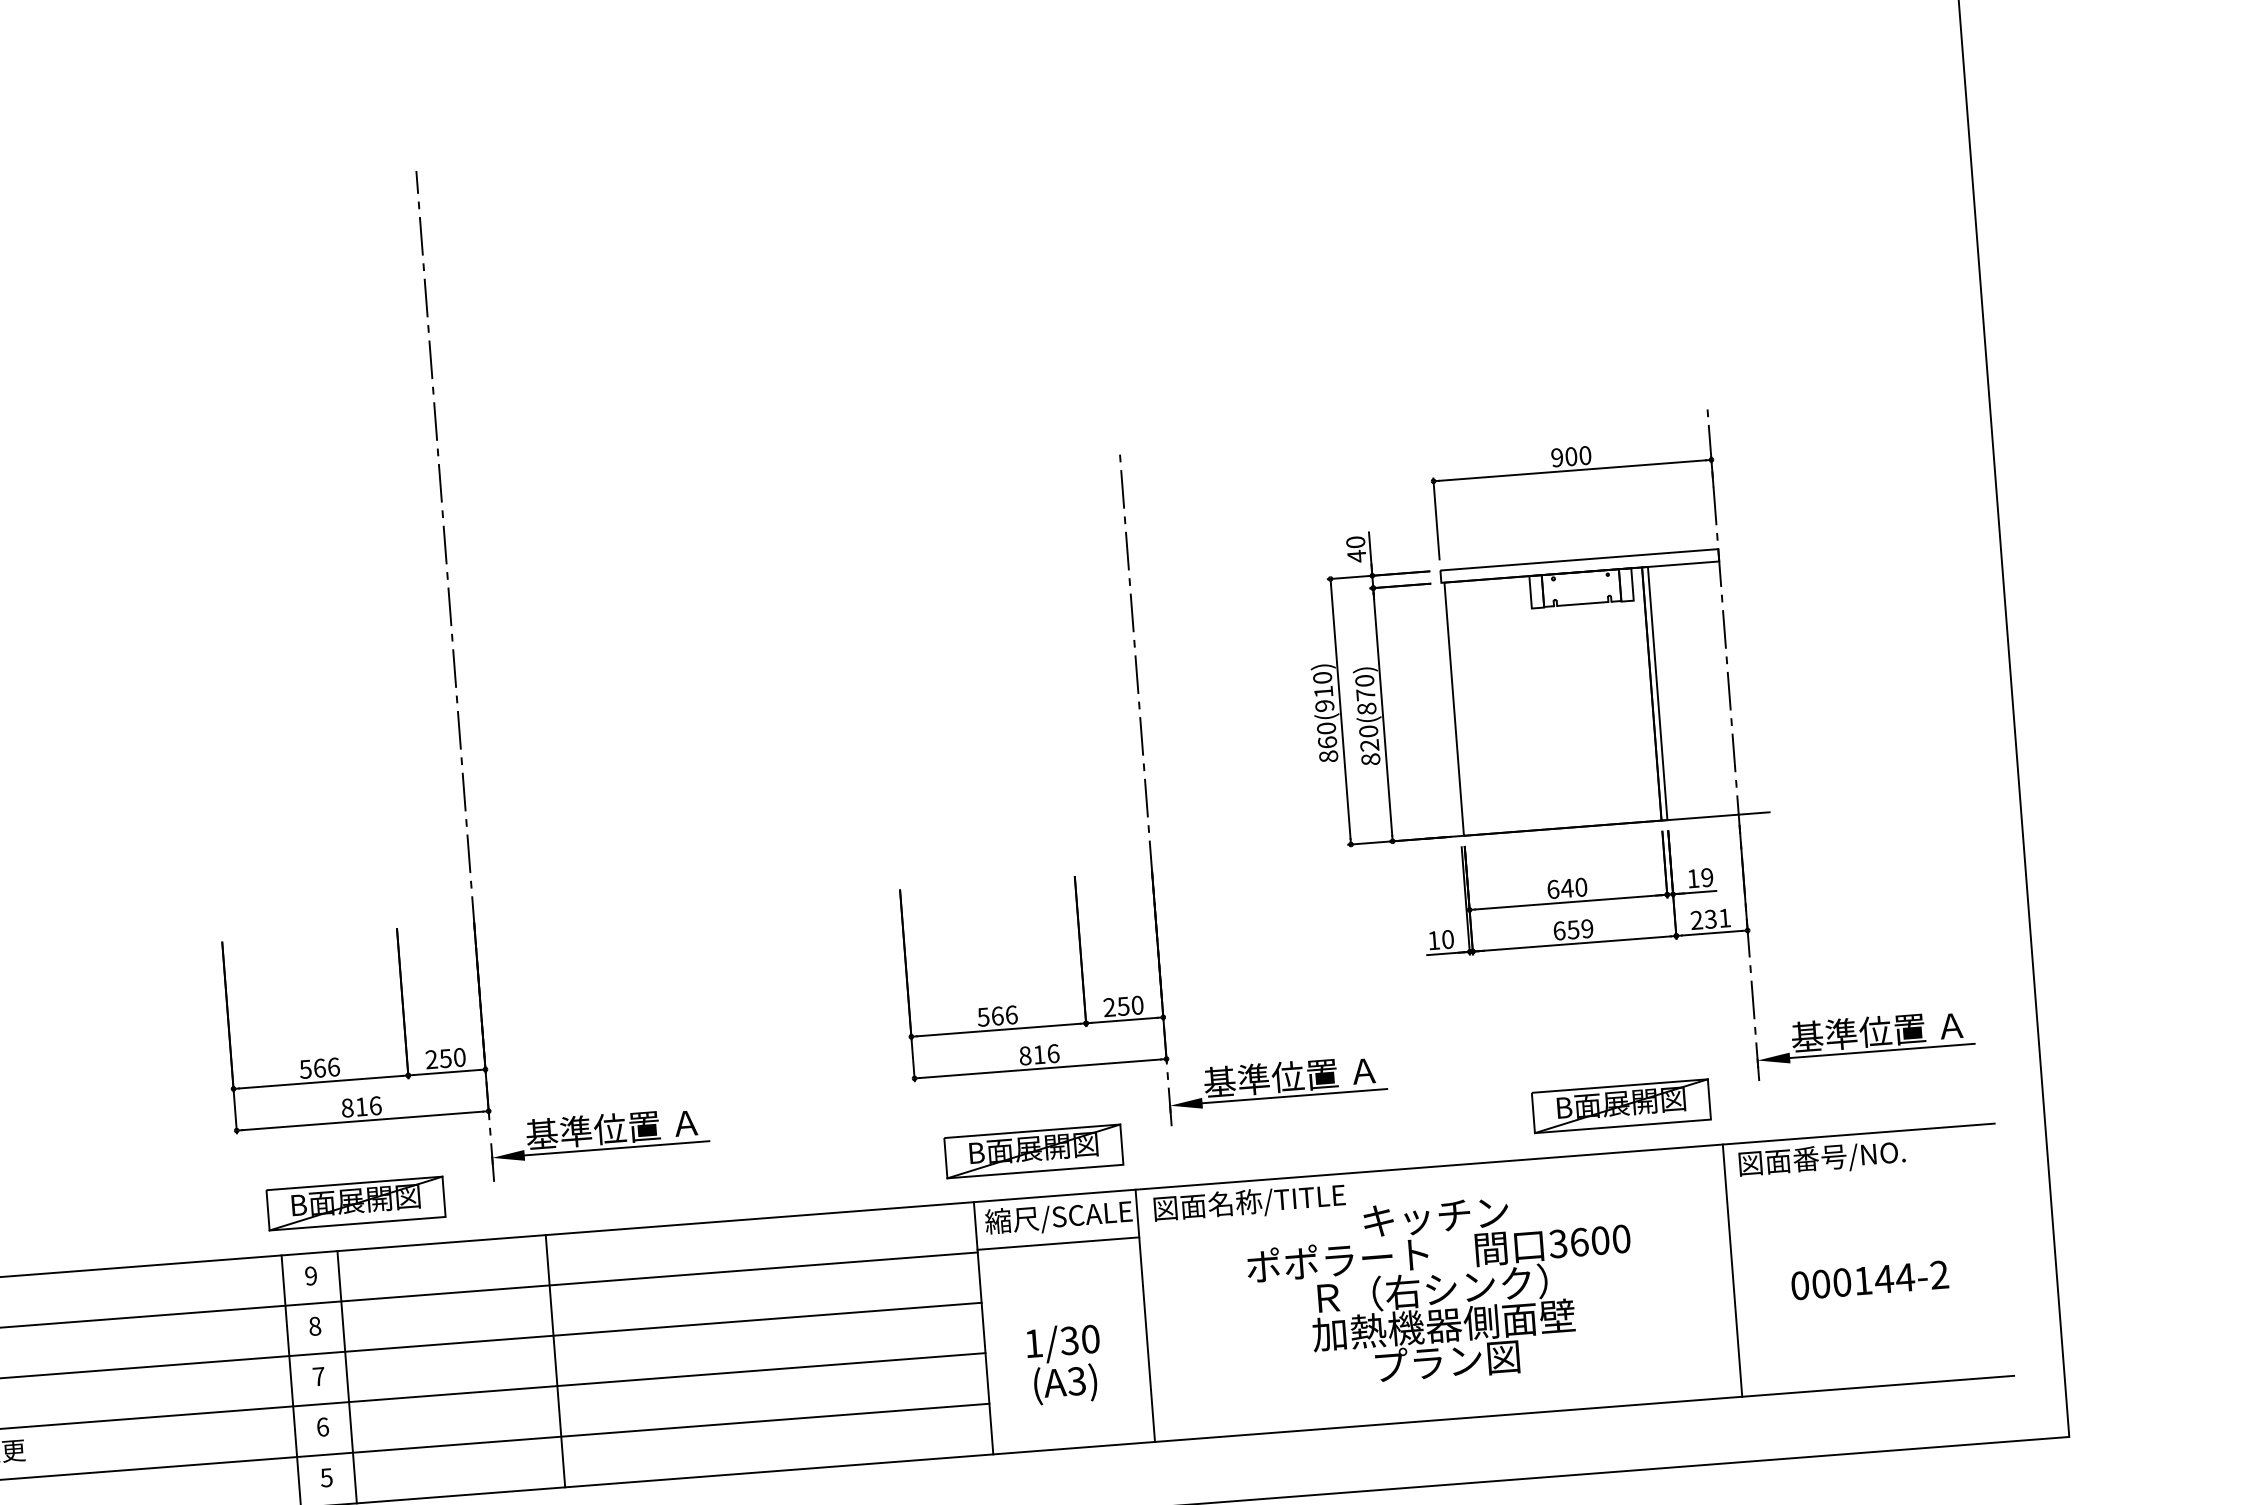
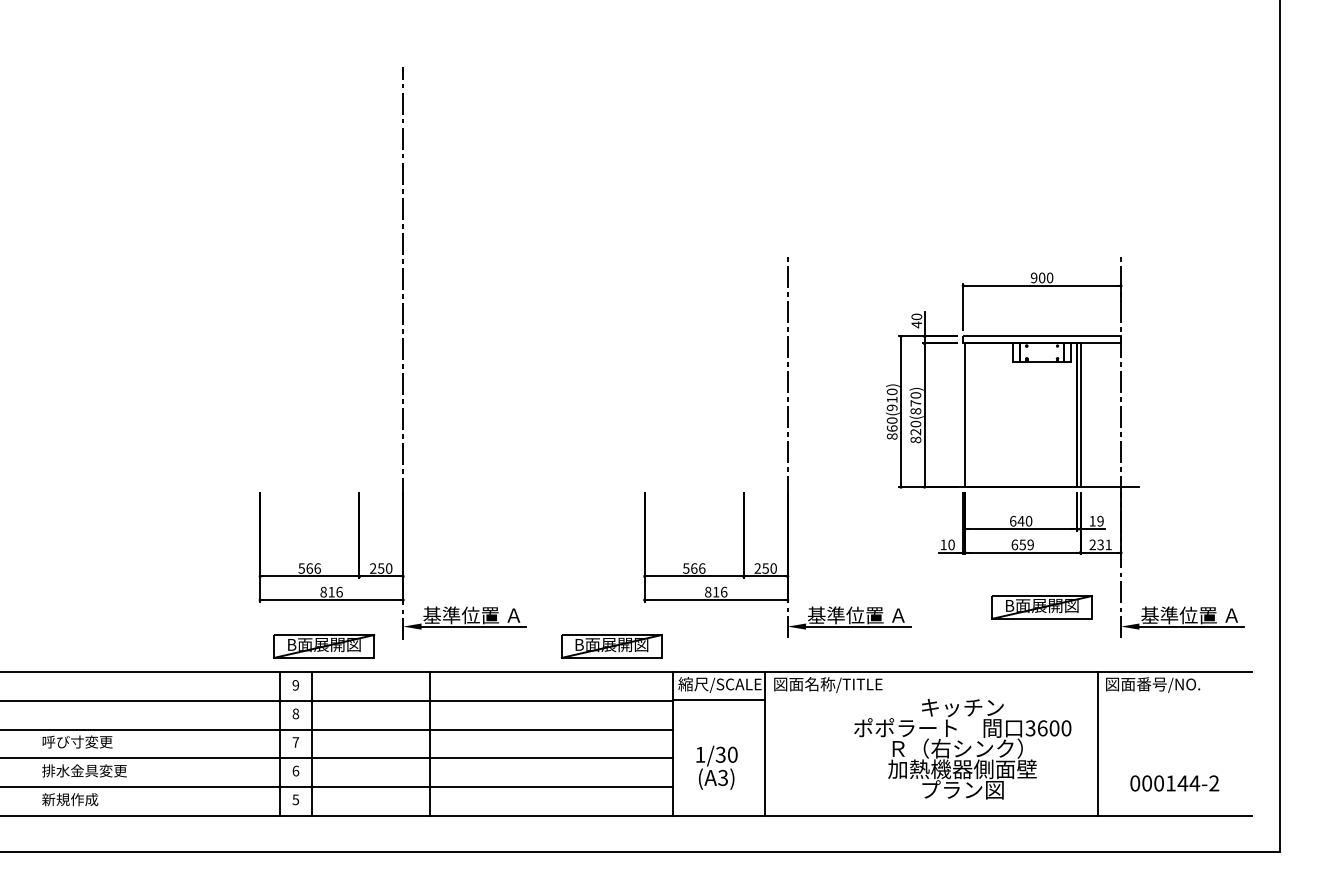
part: (1622, 1106) -> (1042, 607), moved
part: (1033, 1151) -> (611, 646), moved
text: (1869, 1280) -> (1174, 783), moved
text: (1440, 1288) -> (962, 748), moved

